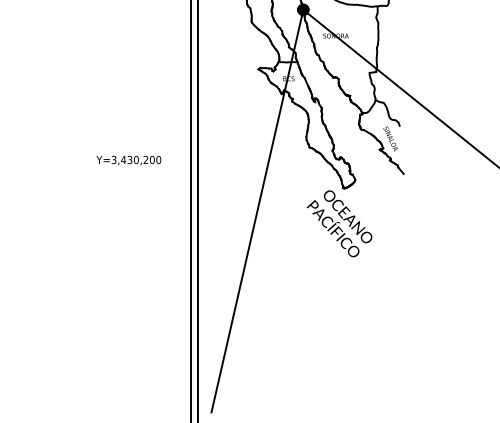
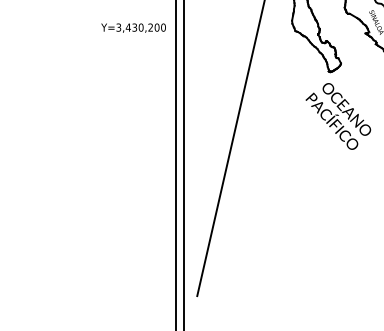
text: (128, 160) -> (133, 28), moved
text: (339, 223) -> (338, 116), moved

